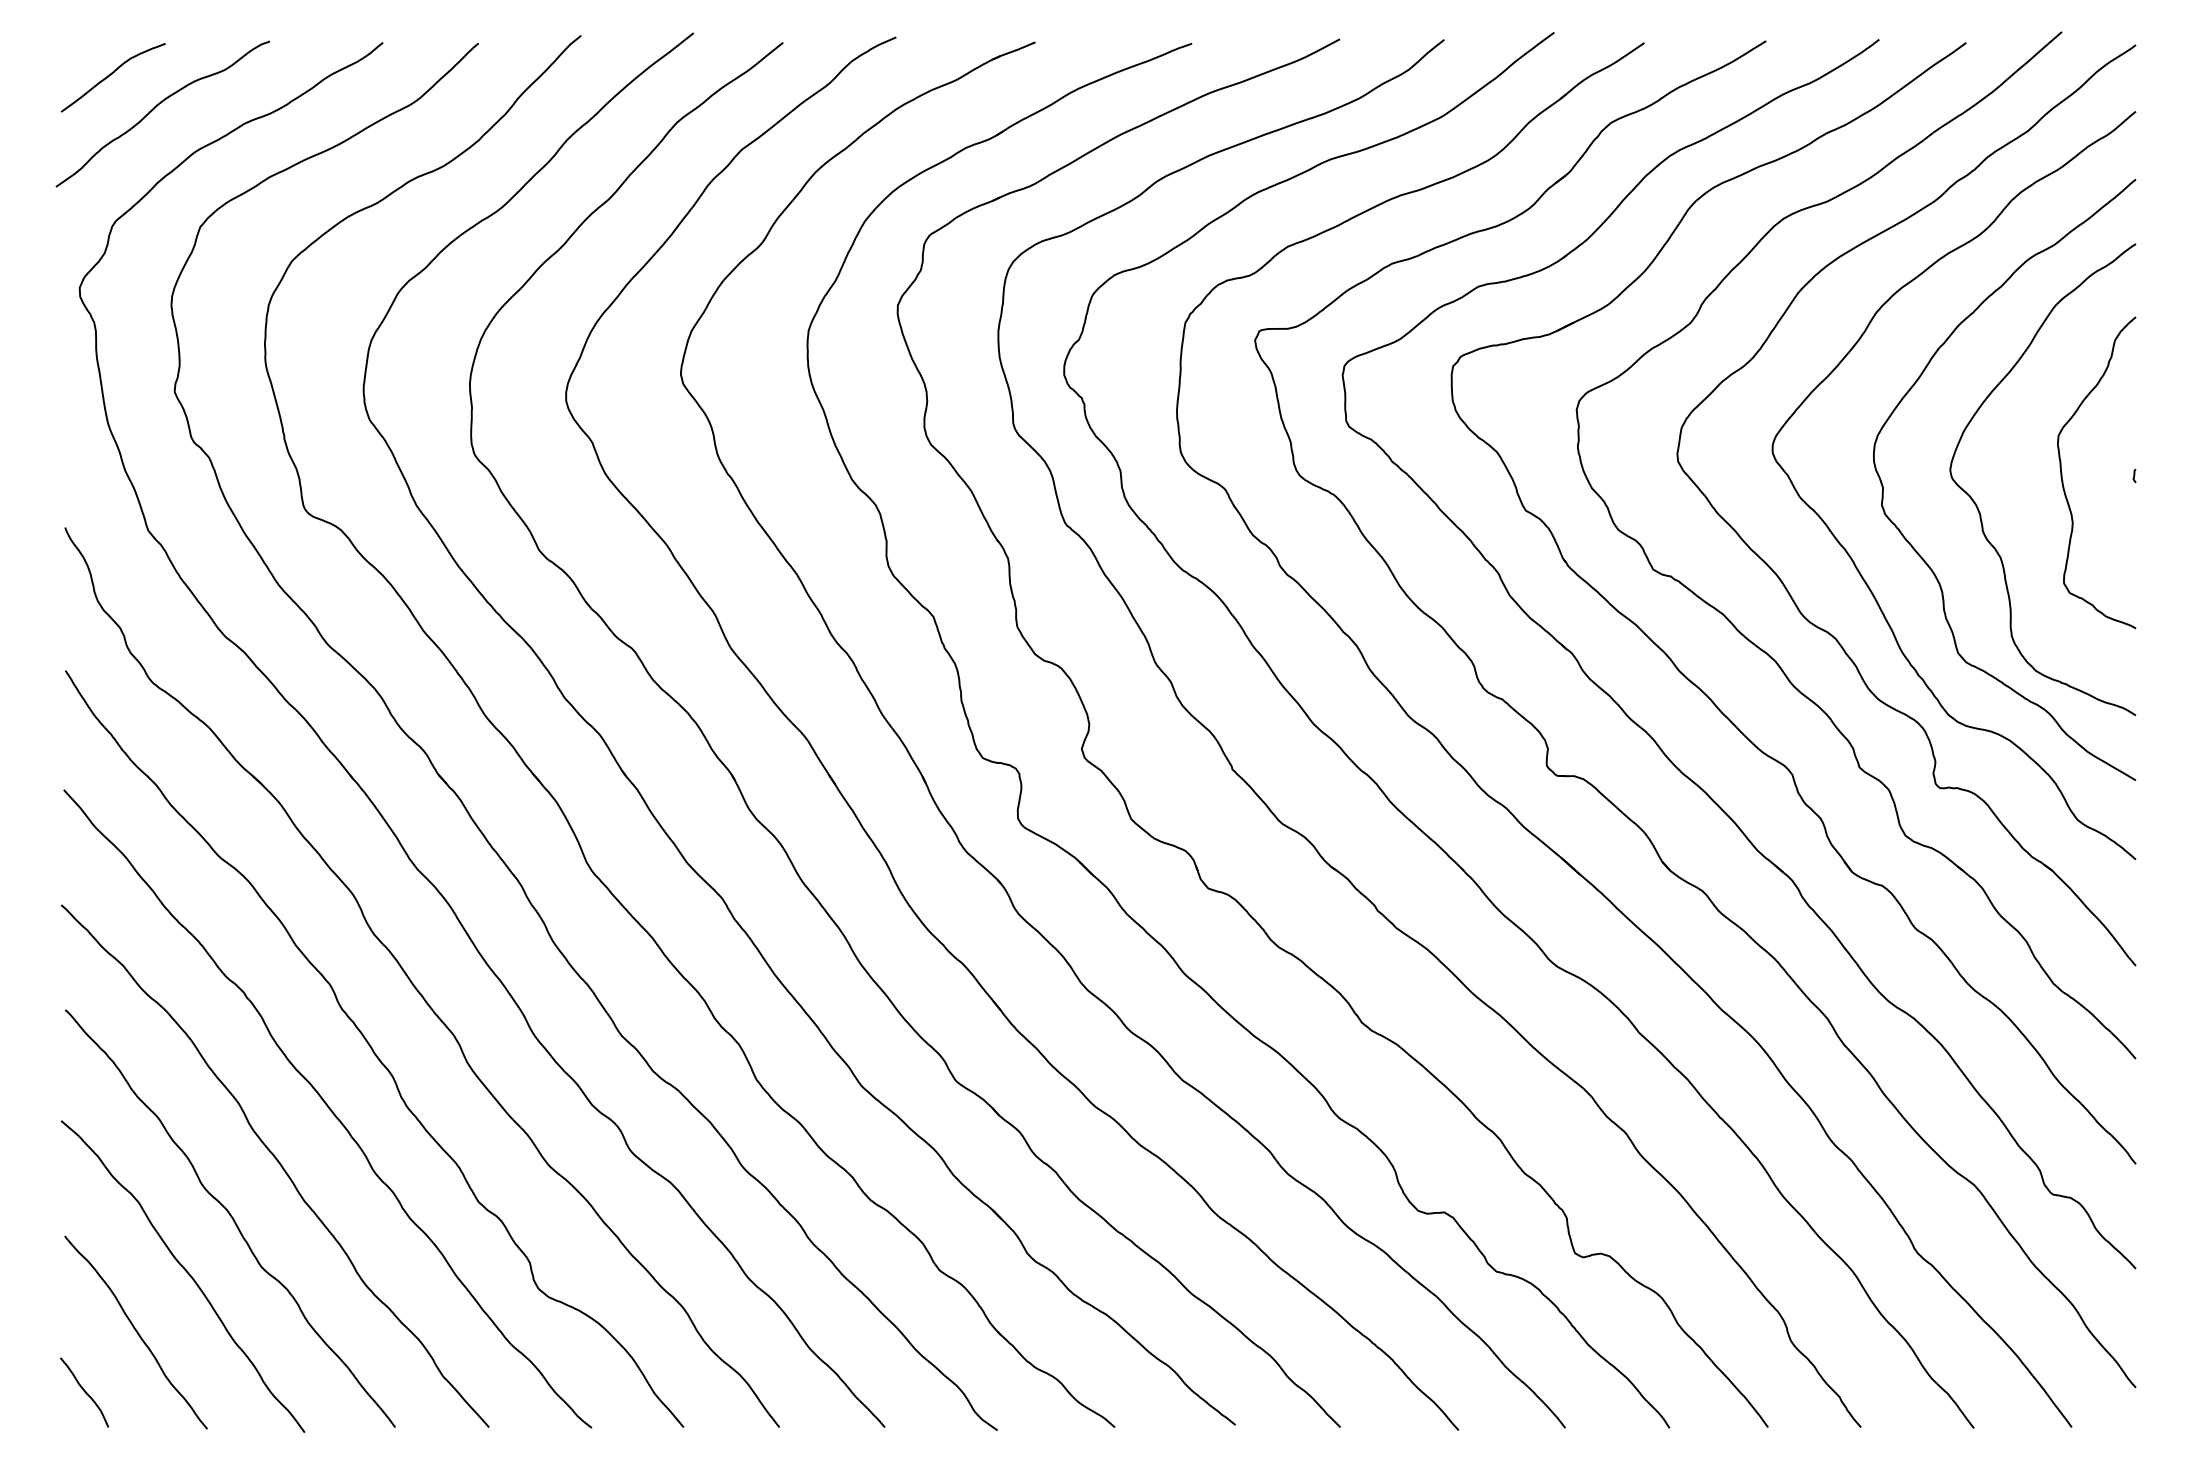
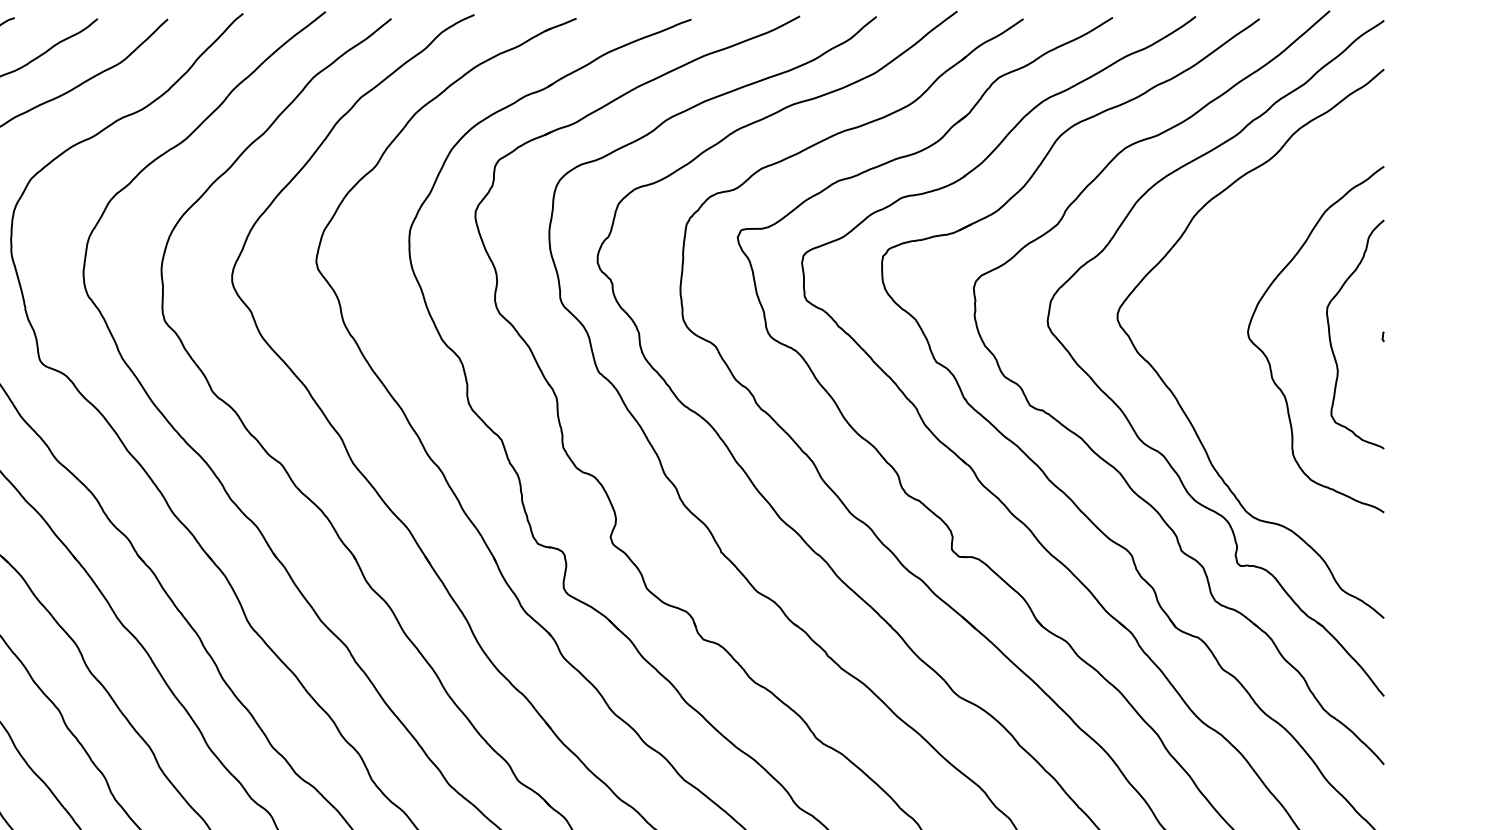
curve: (1919, 553) -> (1225, 393), removed

